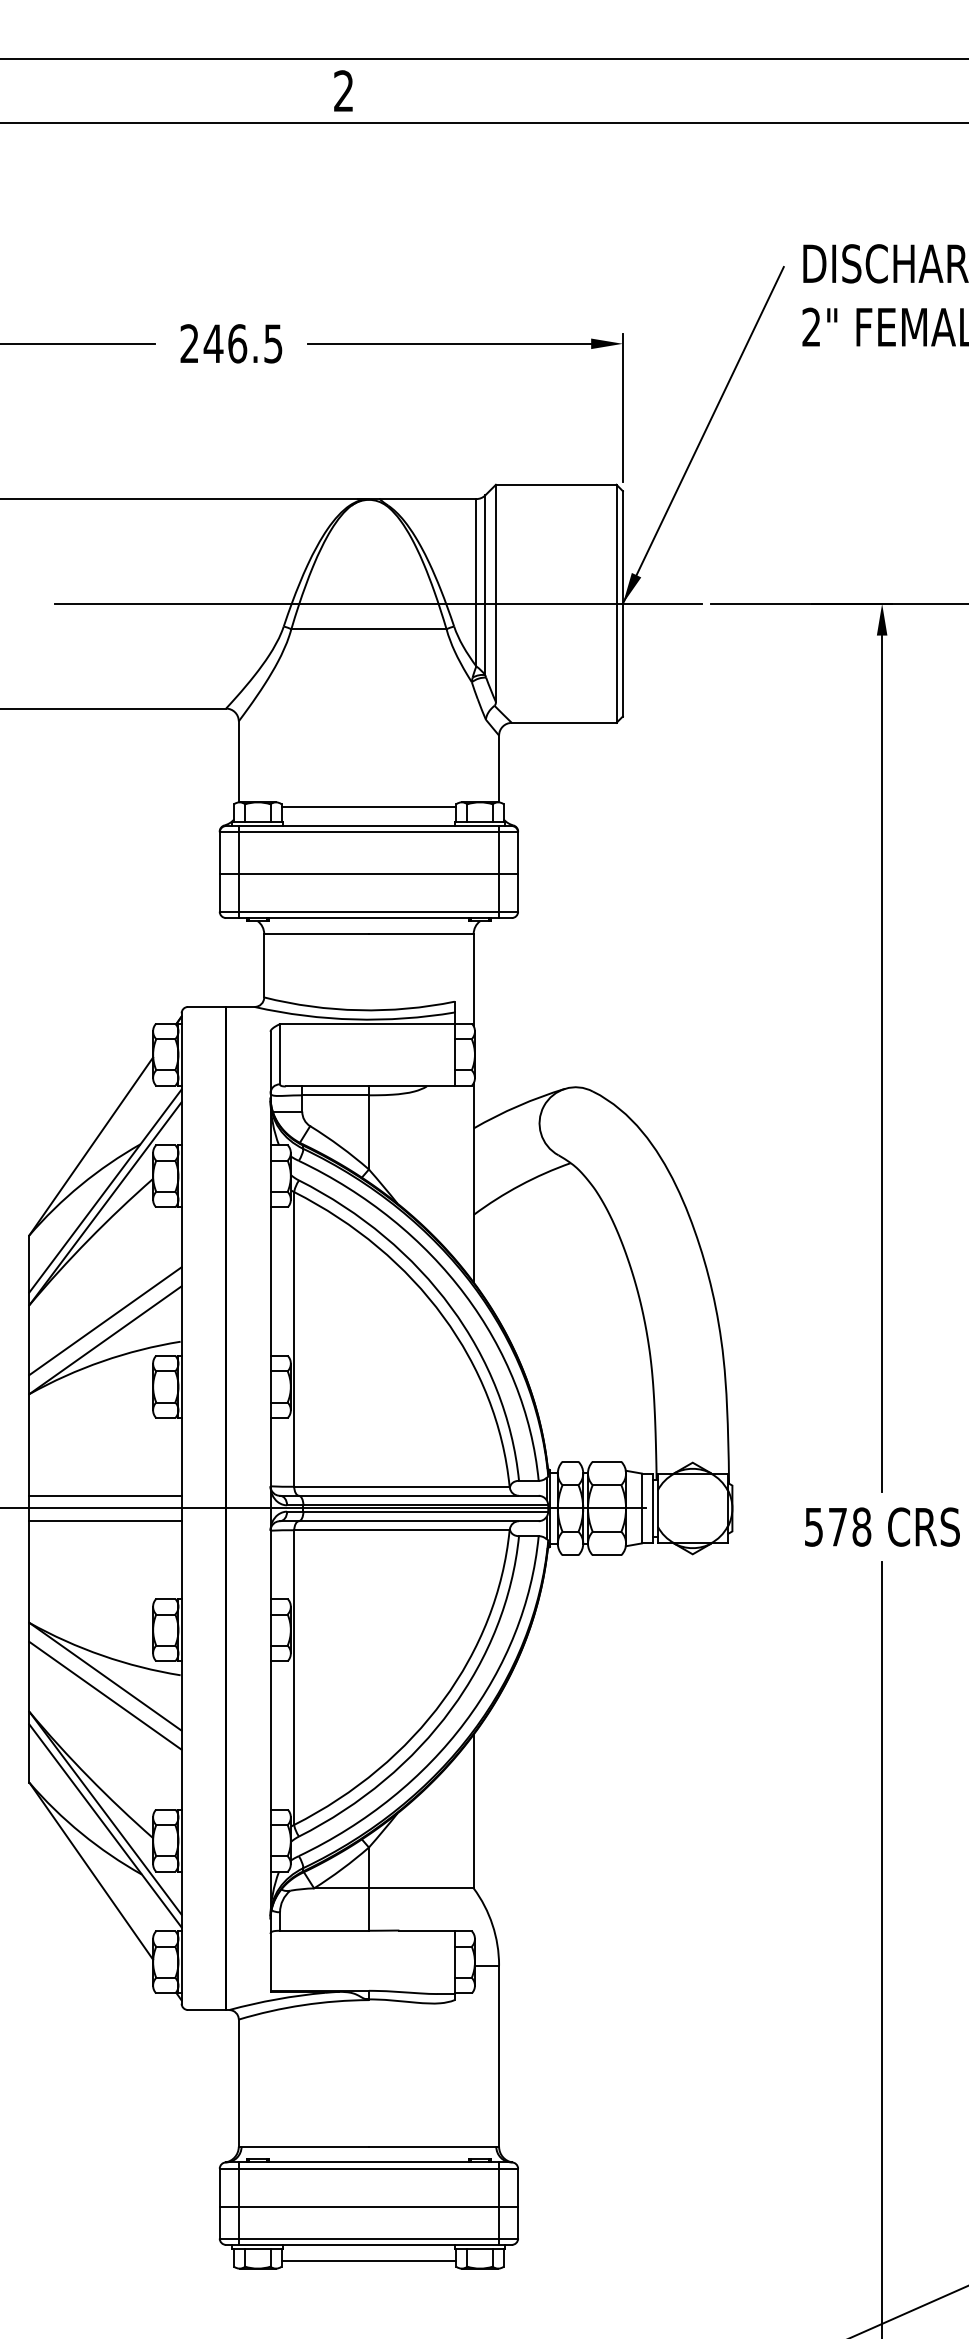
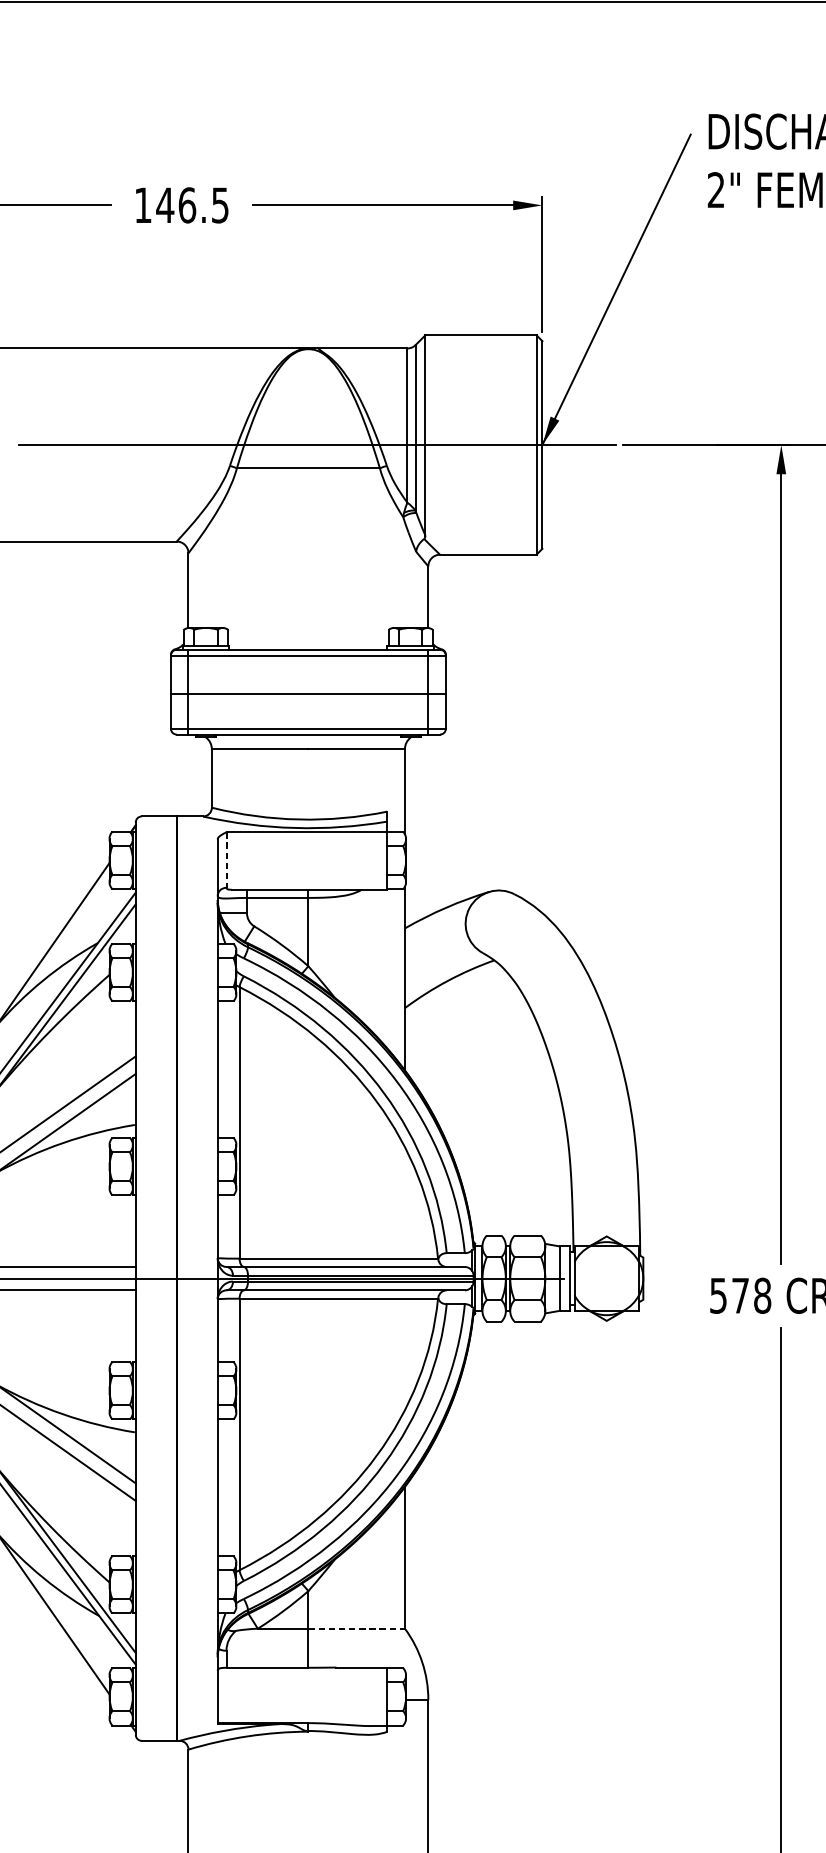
text: (189, 343) -> (143, 205), 246.5 -> 146.5
line: (368, 806) -> (307, 631), removed
line: (280, 1054) -> (226, 860), solid -> dashed
line: (421, 1888) -> (356, 1628), solid -> dashed

